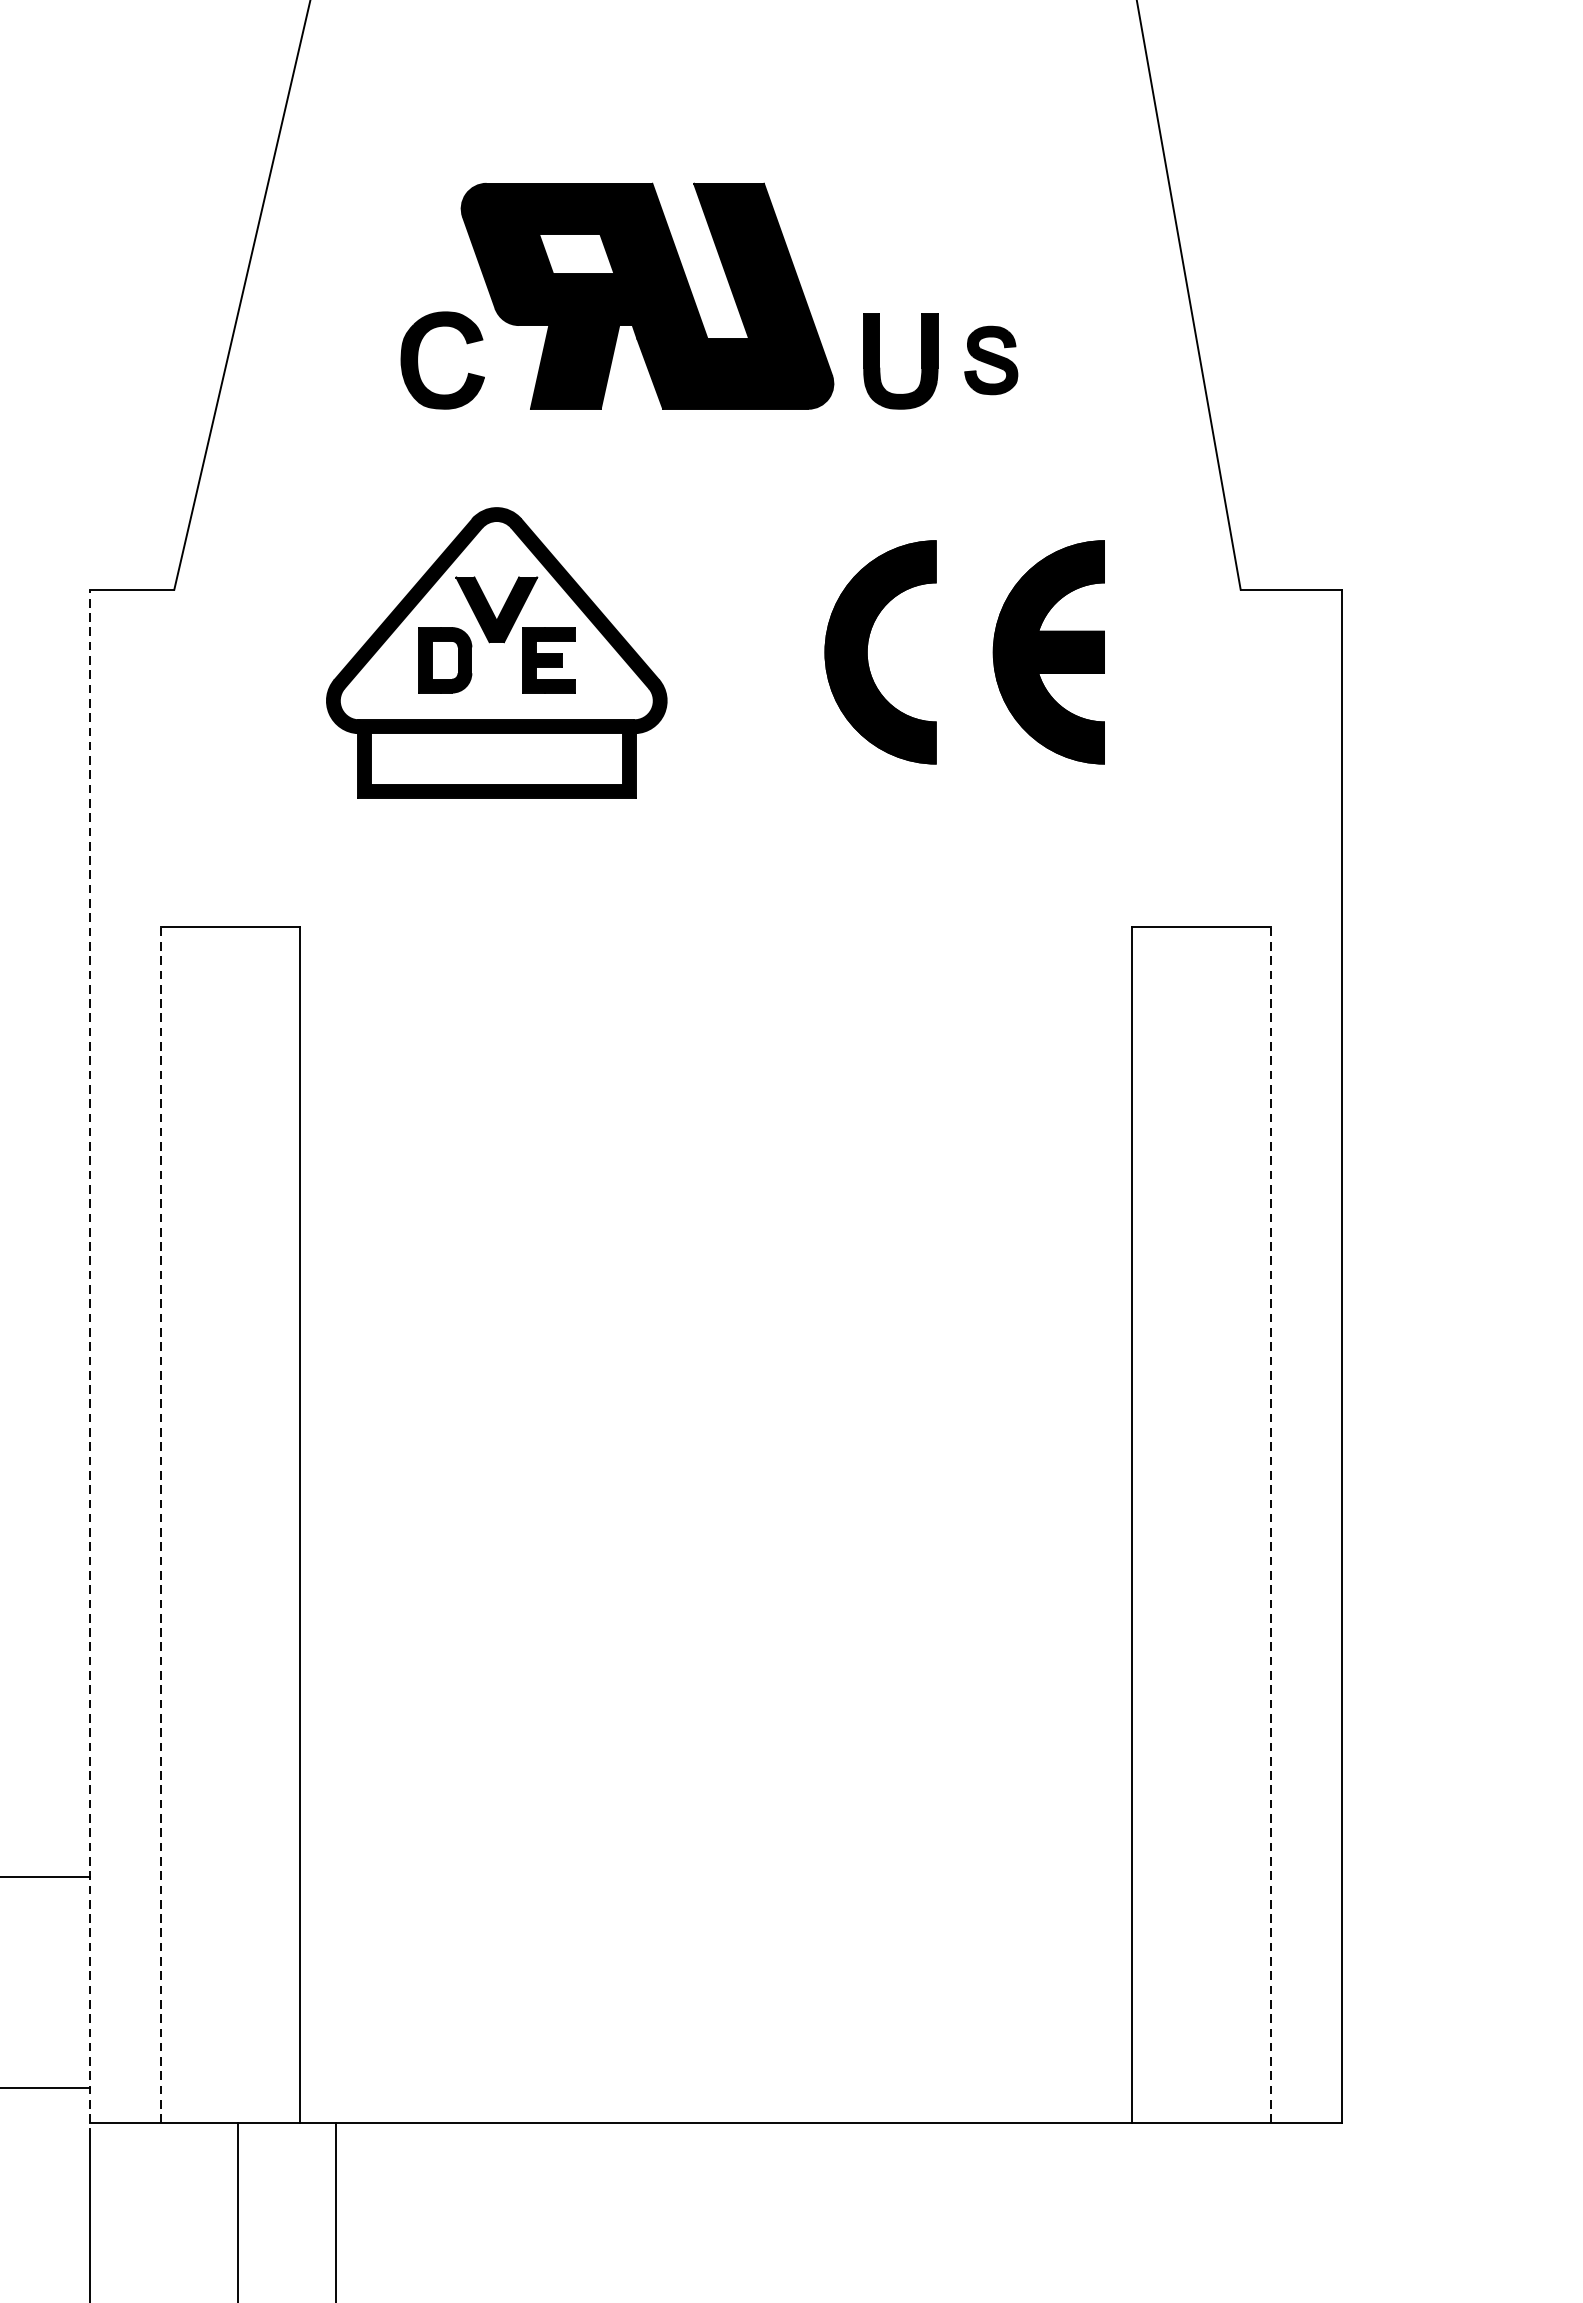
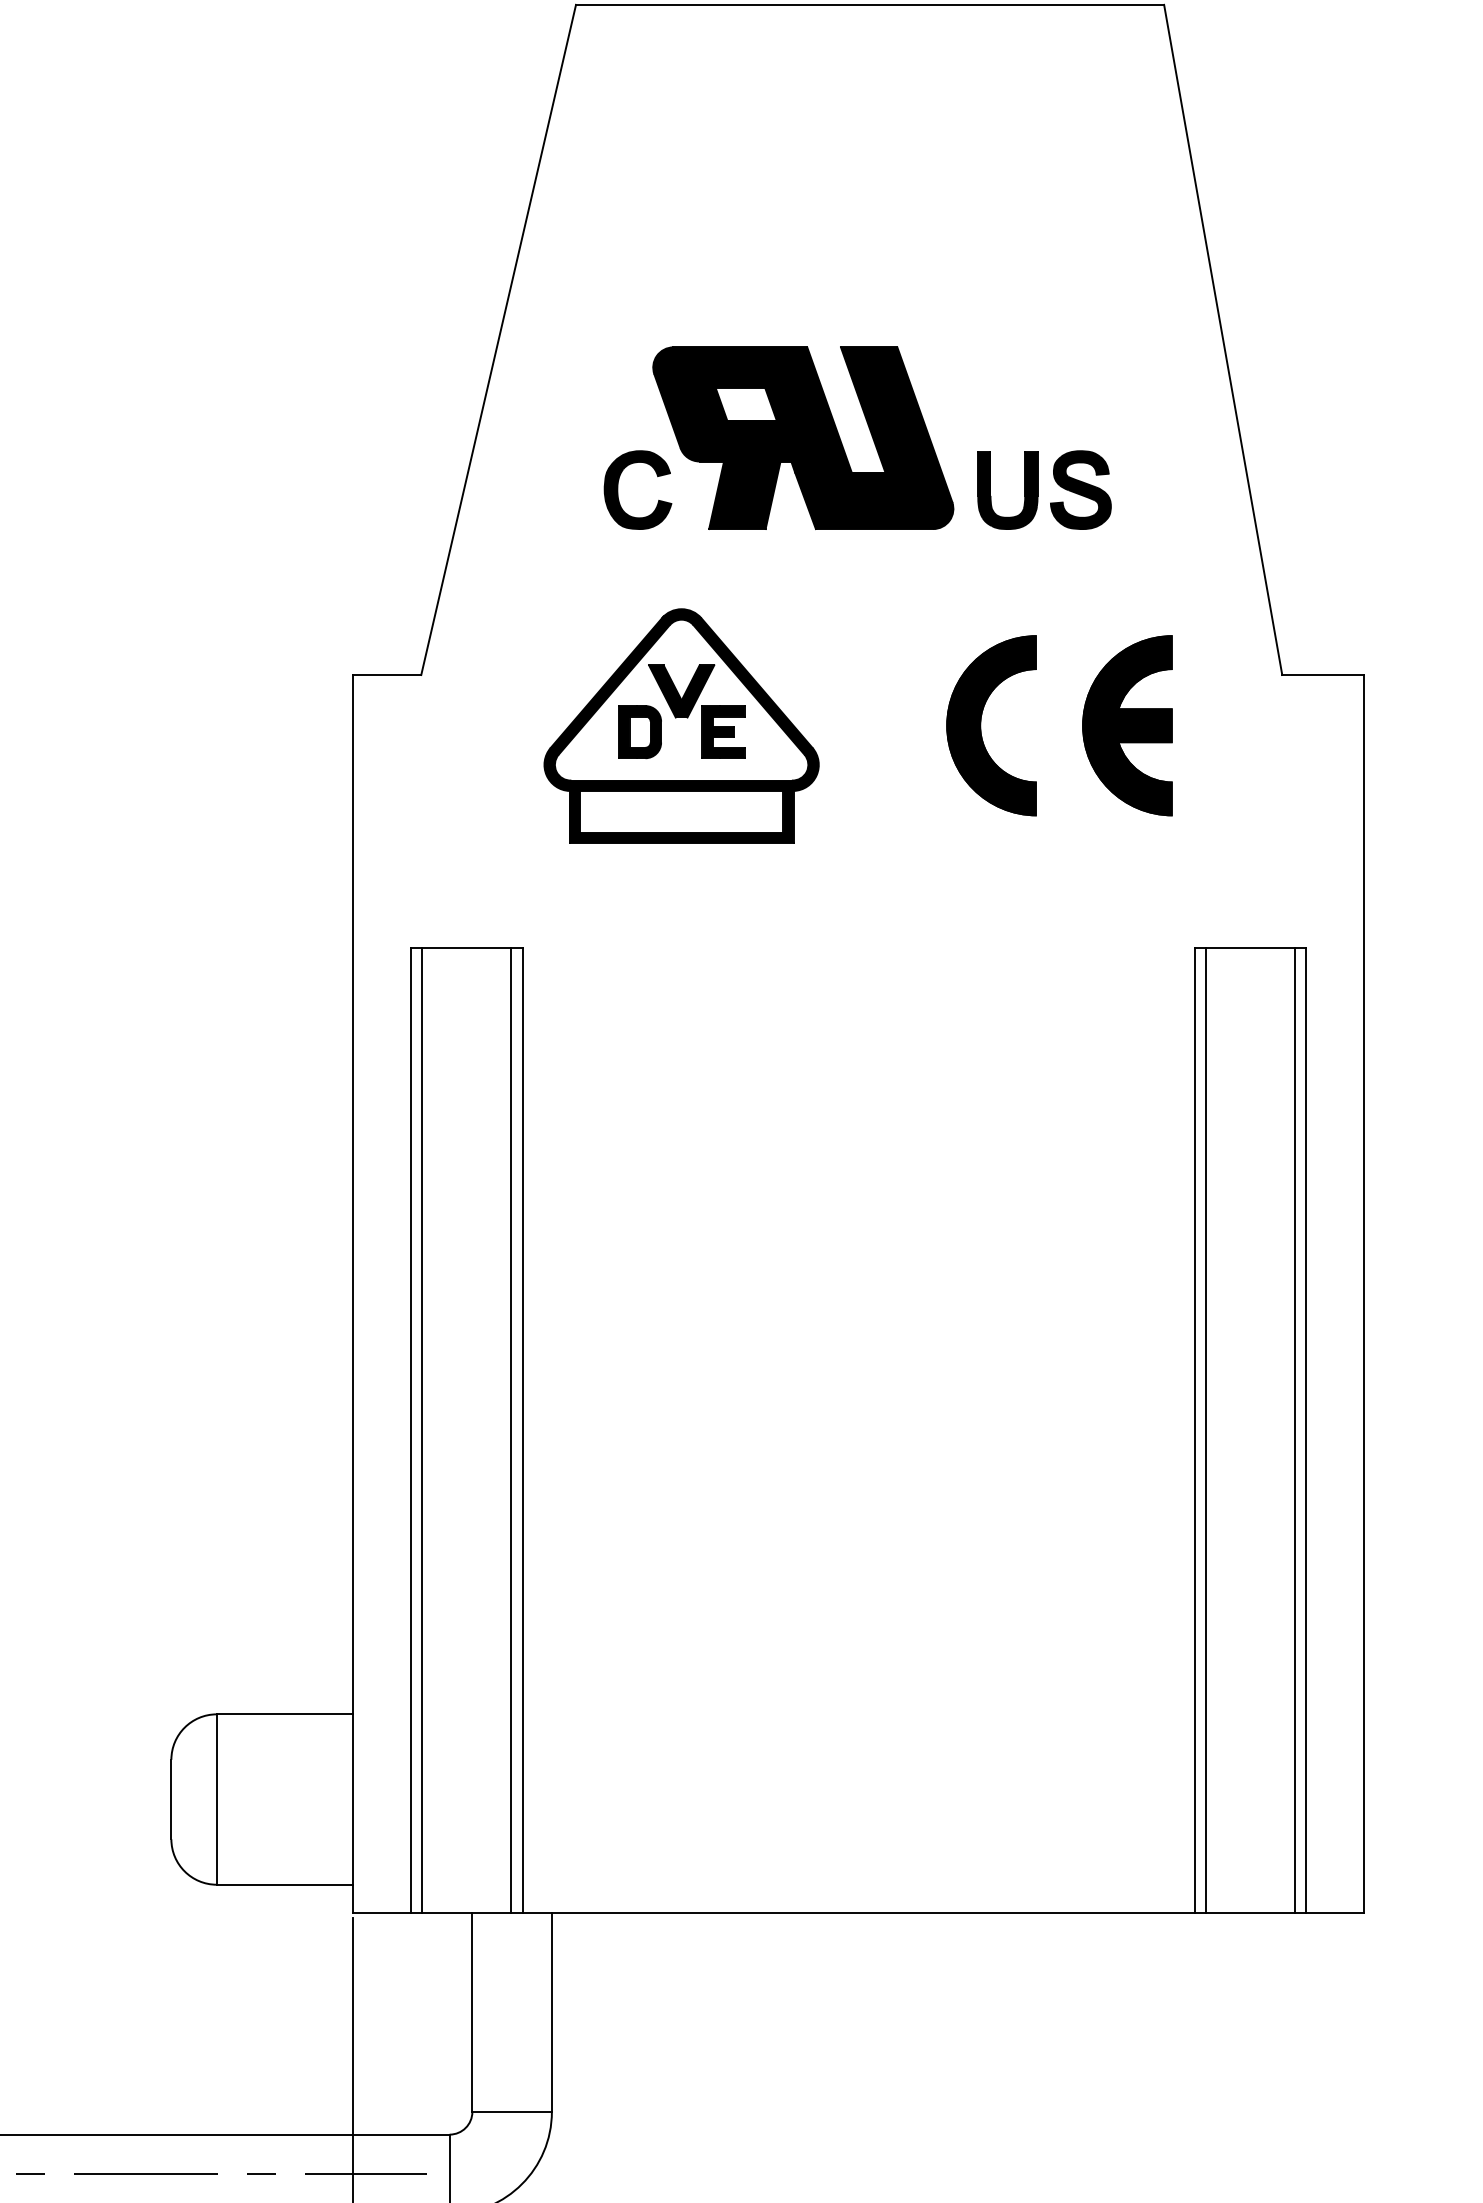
part: (990, 359) -> (1080, 489), size x1.43
line: (90, 1355) -> (353, 1293), dashed -> solid
line: (160, 1525) -> (410, 1430), dashed -> solid
line: (175, 1525) -> (422, 1430), added
line: (286, 1525) -> (511, 1430), added
line: (1145, 1525) -> (1205, 1430), added
line: (1257, 1525) -> (1295, 1430), added
line: (1270, 1525) -> (1306, 1430), dashed -> solid

